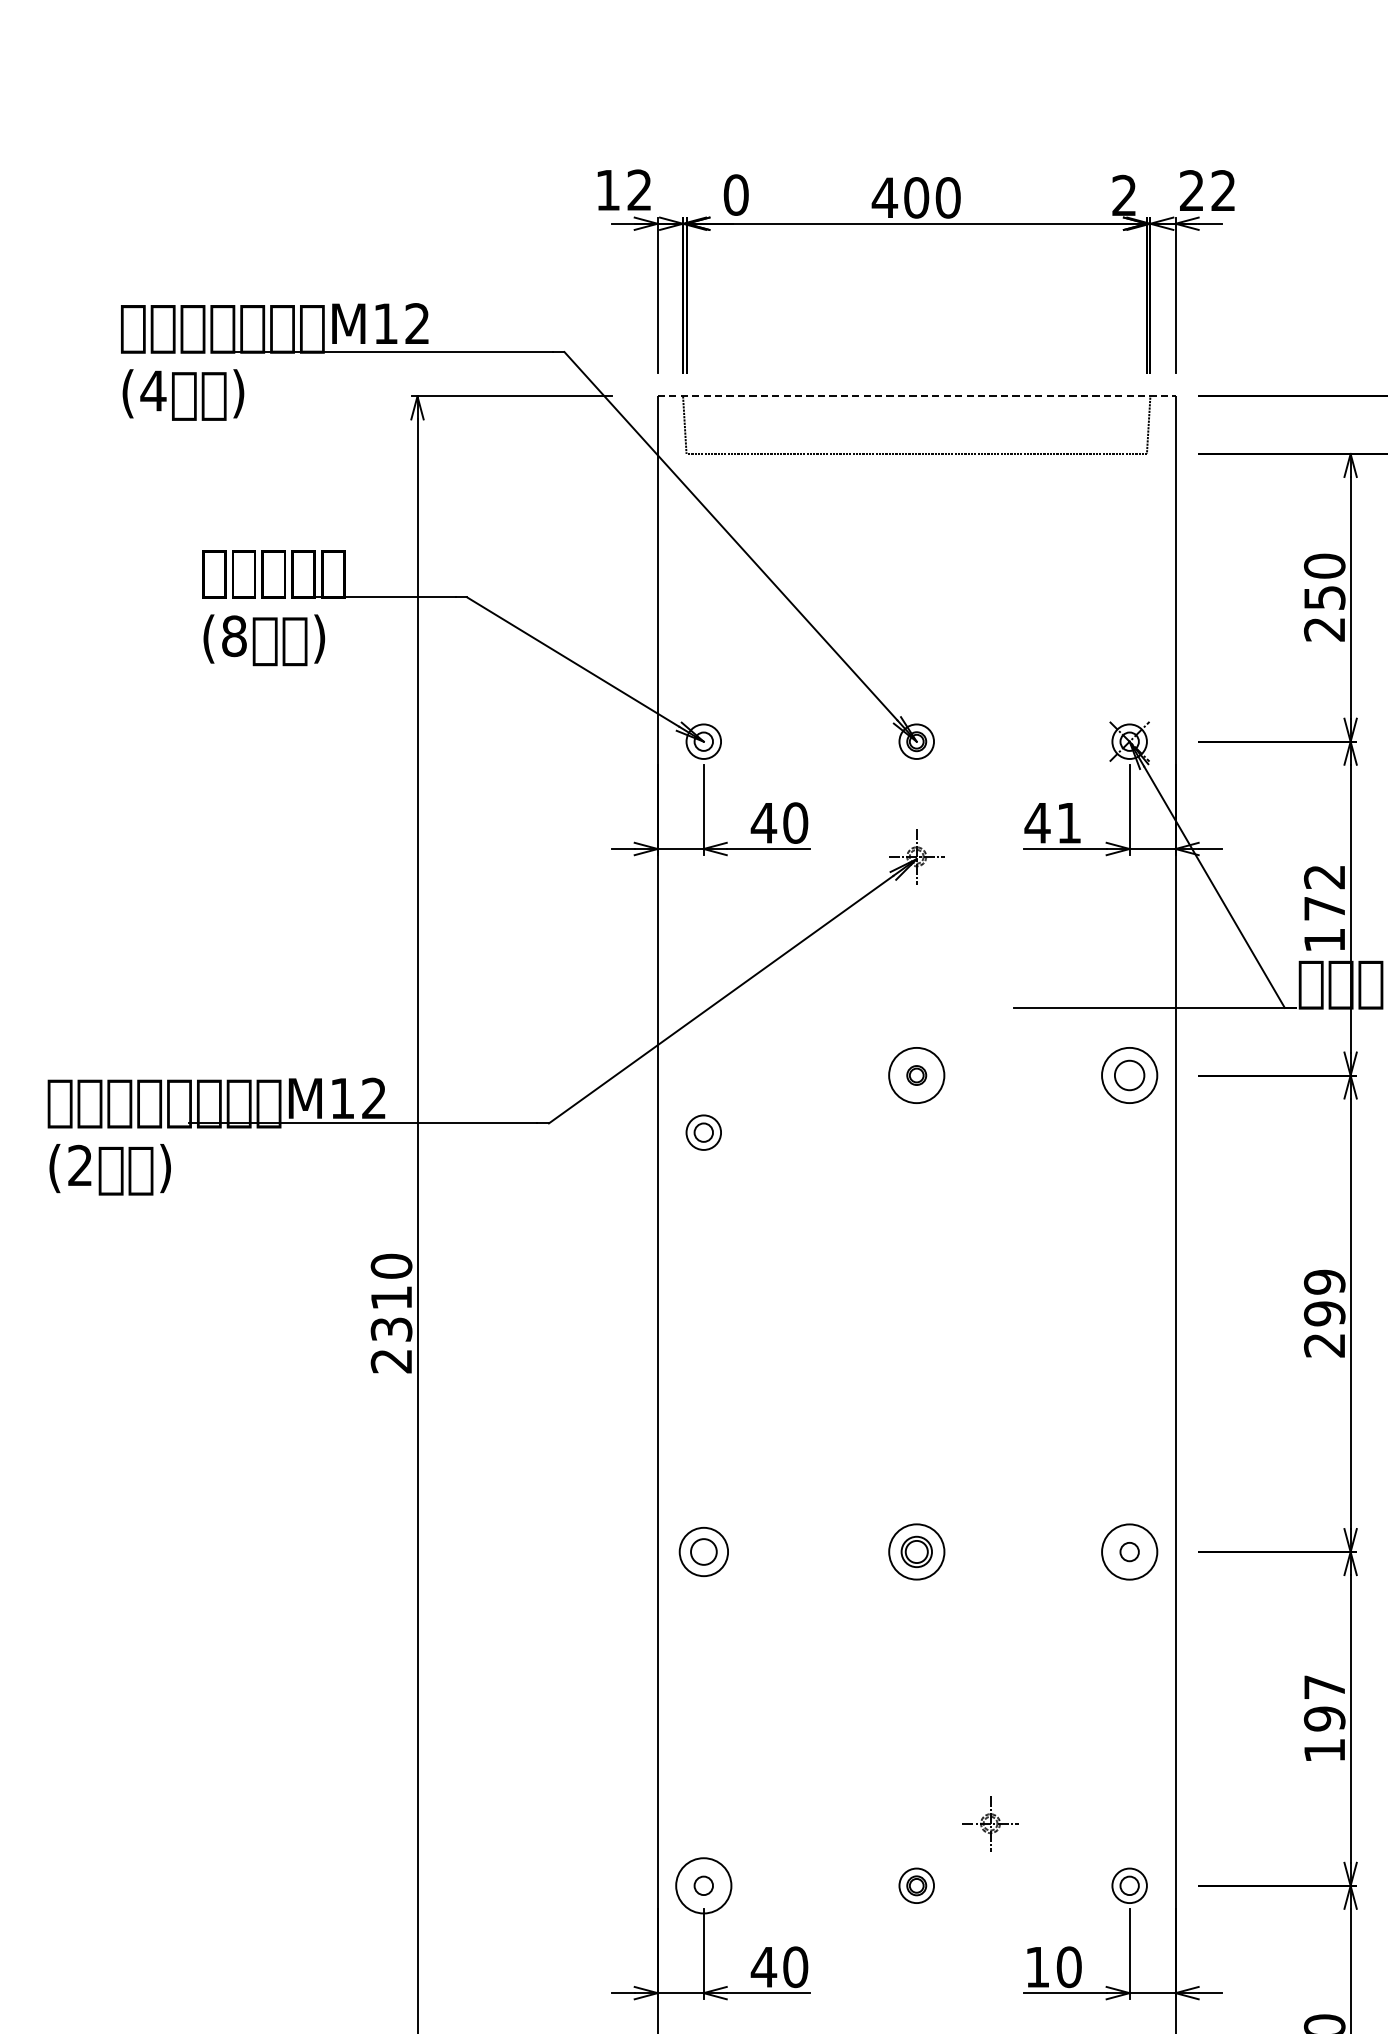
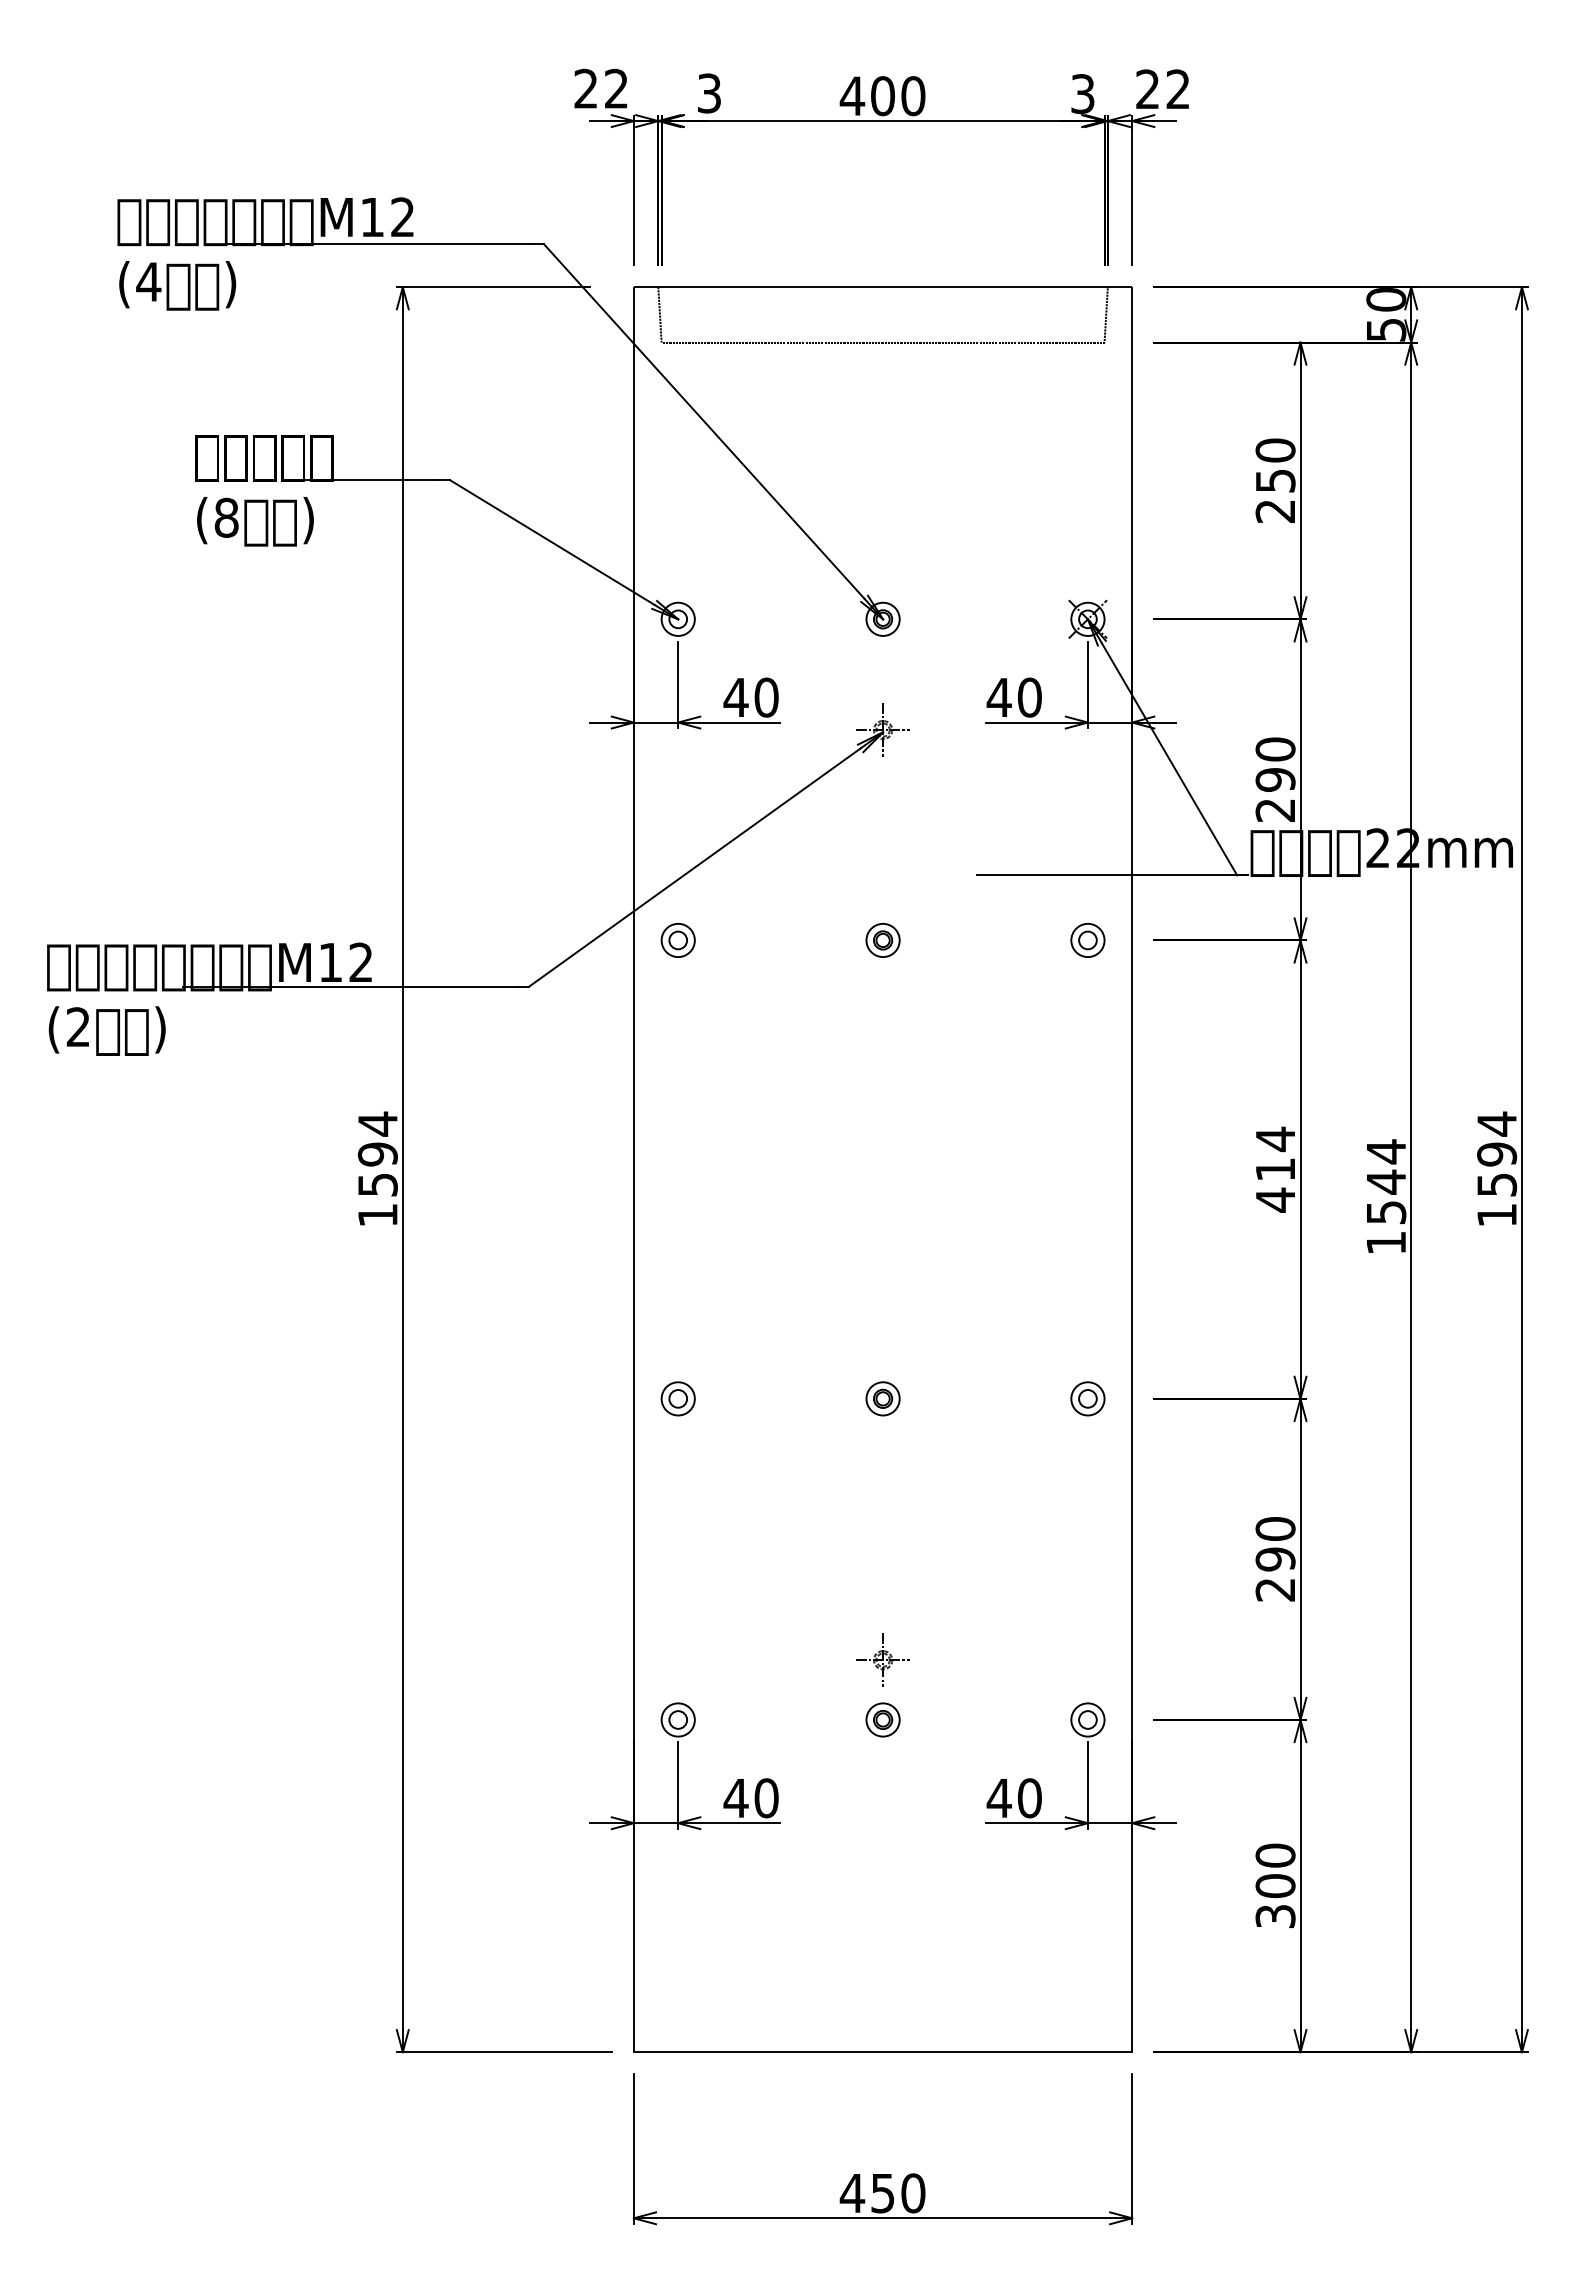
text: (607, 189) -> (585, 88), 12 -> 22
text: (736, 195) -> (709, 93), 0 -> 3
text: (1124, 196) -> (1082, 94), 2 -> 3
line: (917, 396) -> (883, 287), dashed -> solid
text: (1068, 822) -> (1029, 697), 41 -> 40
text: (1324, 908) -> (1275, 779), 172 -> 290
circle: (916, 1075) -> (882, 940), size x0.62
part: (1129, 1075) -> (1087, 940), size x0.62
part: (703, 1132) -> (677, 940), moved
text: (391, 1312) -> (377, 1168), 2310 -> 1594
text: (1324, 1313) -> (1275, 1169), 299 -> 414
part: (703, 1551) -> (677, 1398), size x0.71
part: (916, 1551) -> (882, 1398), size x0.62
circle: (1129, 1551) -> (1087, 1398), size x0.62
text: (1324, 1719) -> (1275, 1559), 197 -> 290
part: (989, 1822) -> (882, 1659), moved
circle: (703, 1885) -> (677, 1719), size x0.62
text: (1036, 1967) -> (998, 1798), 10 -> 40

